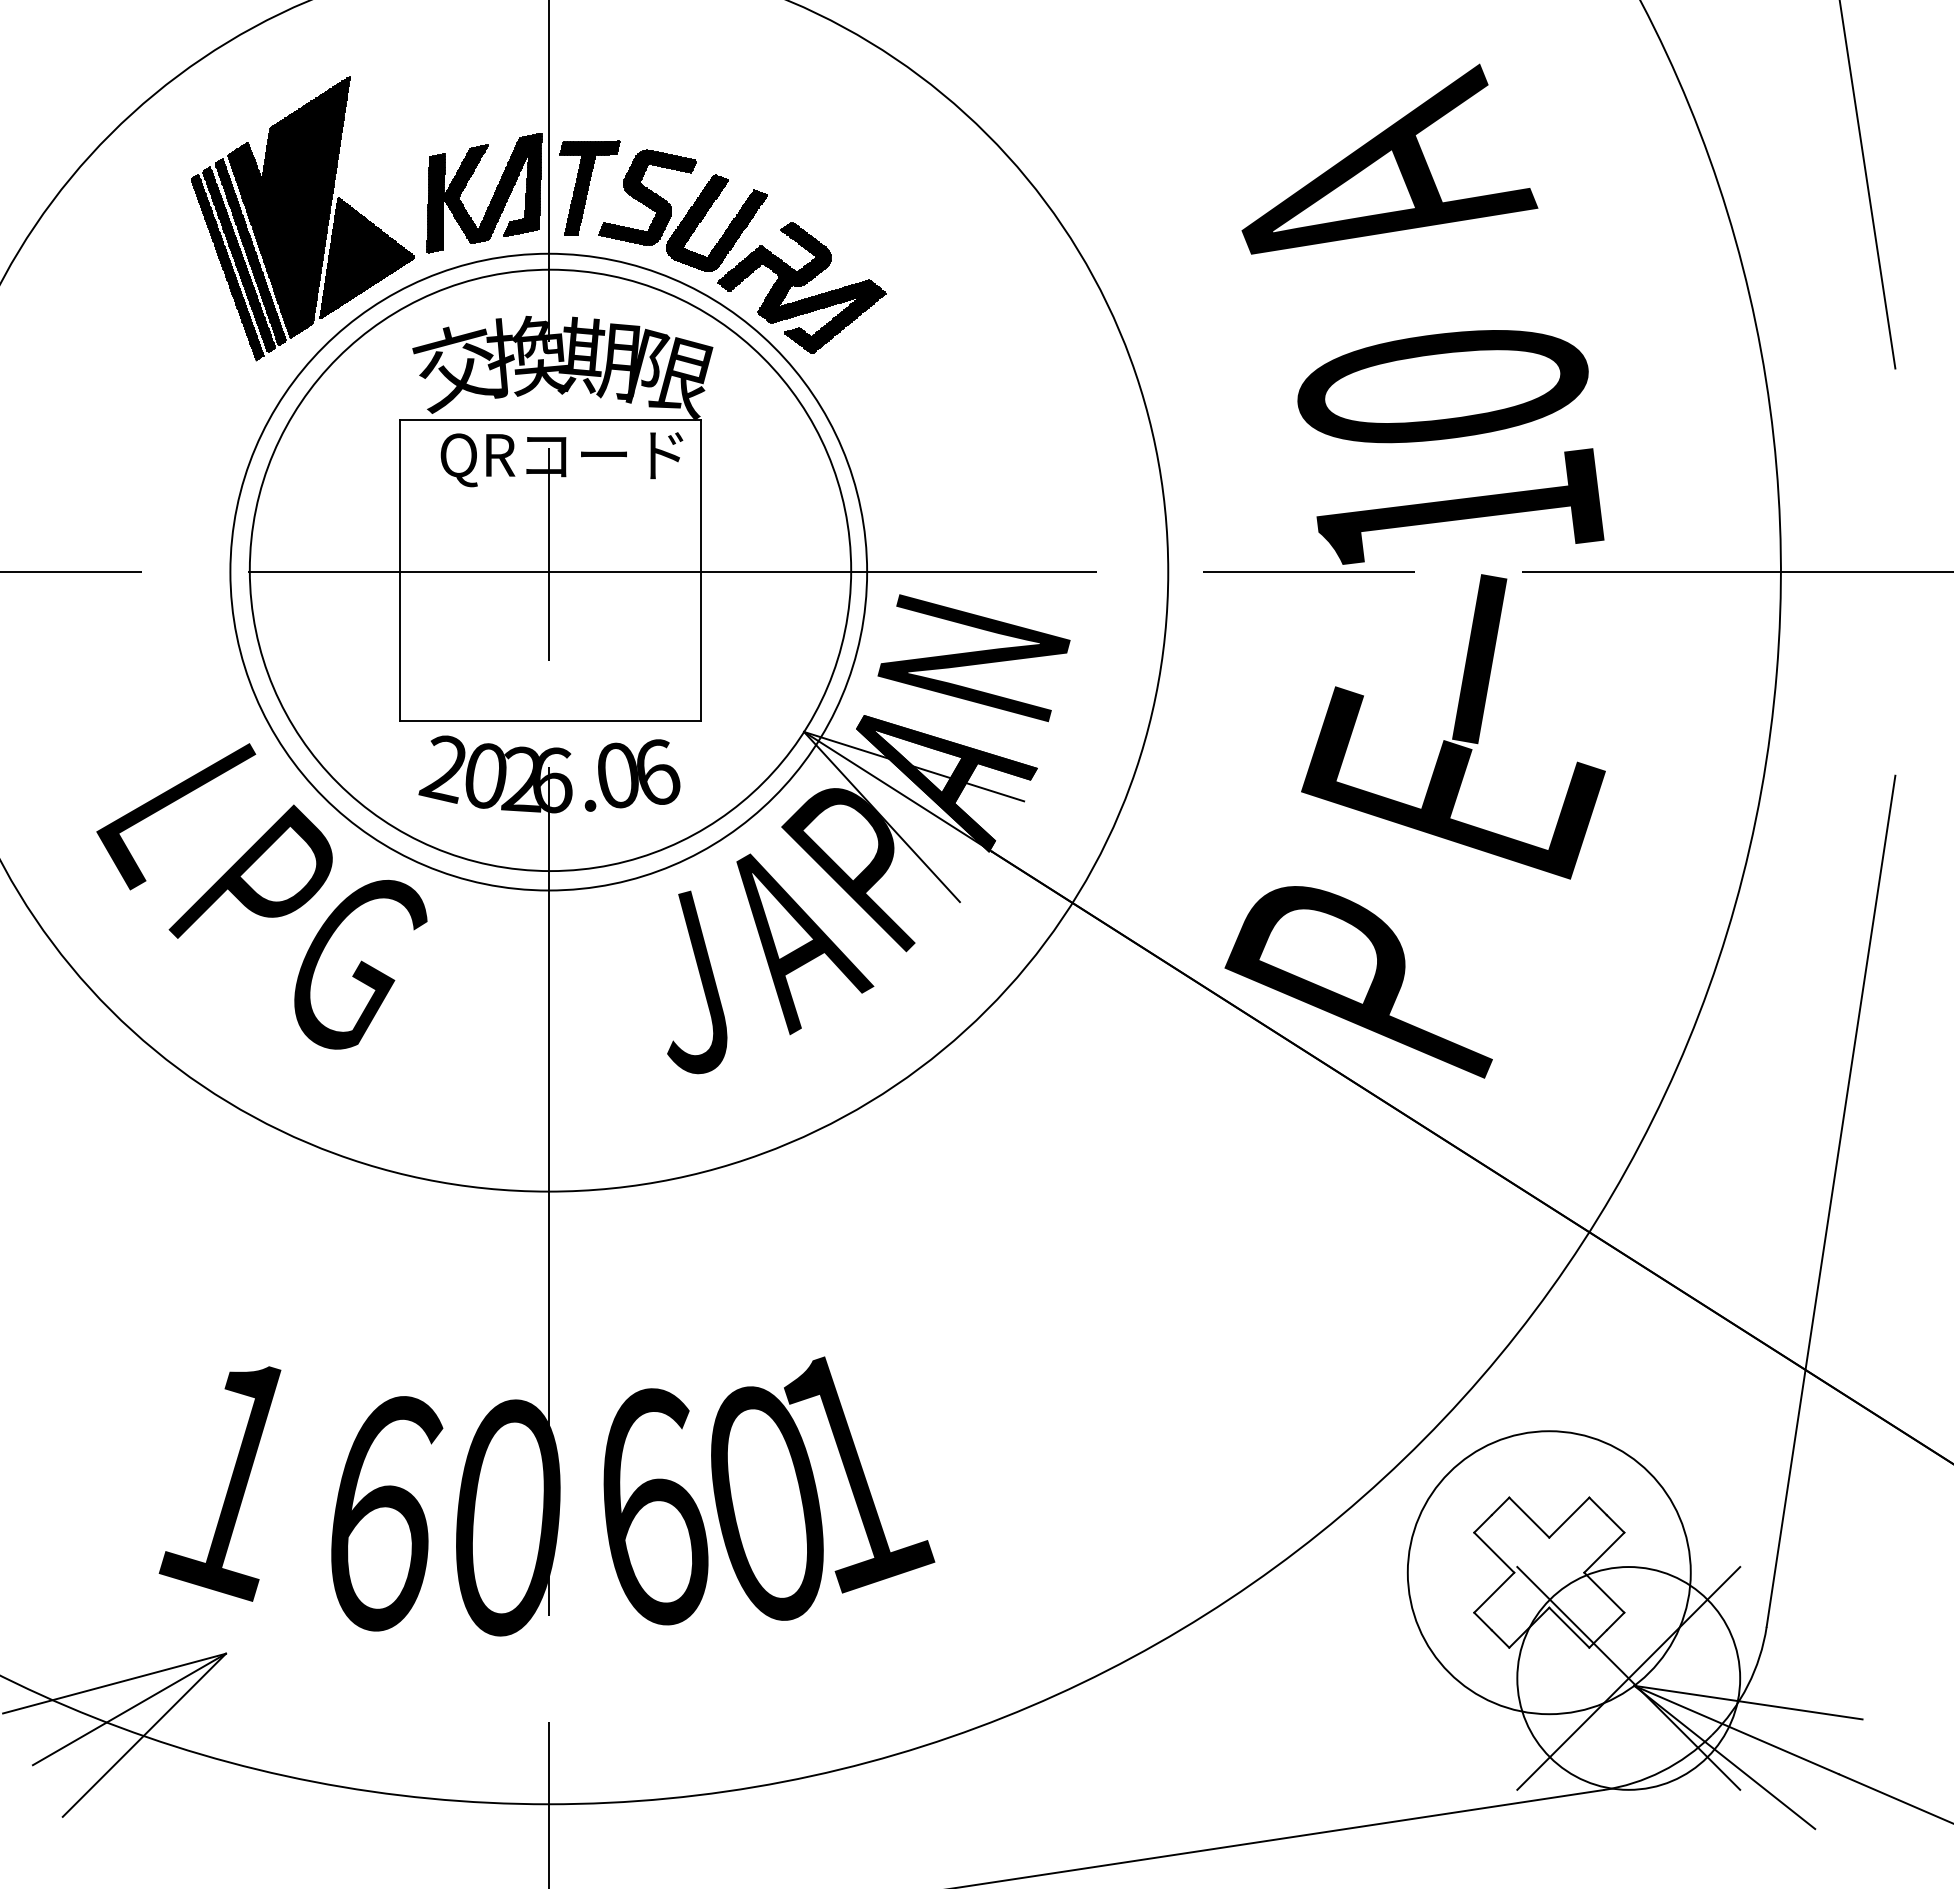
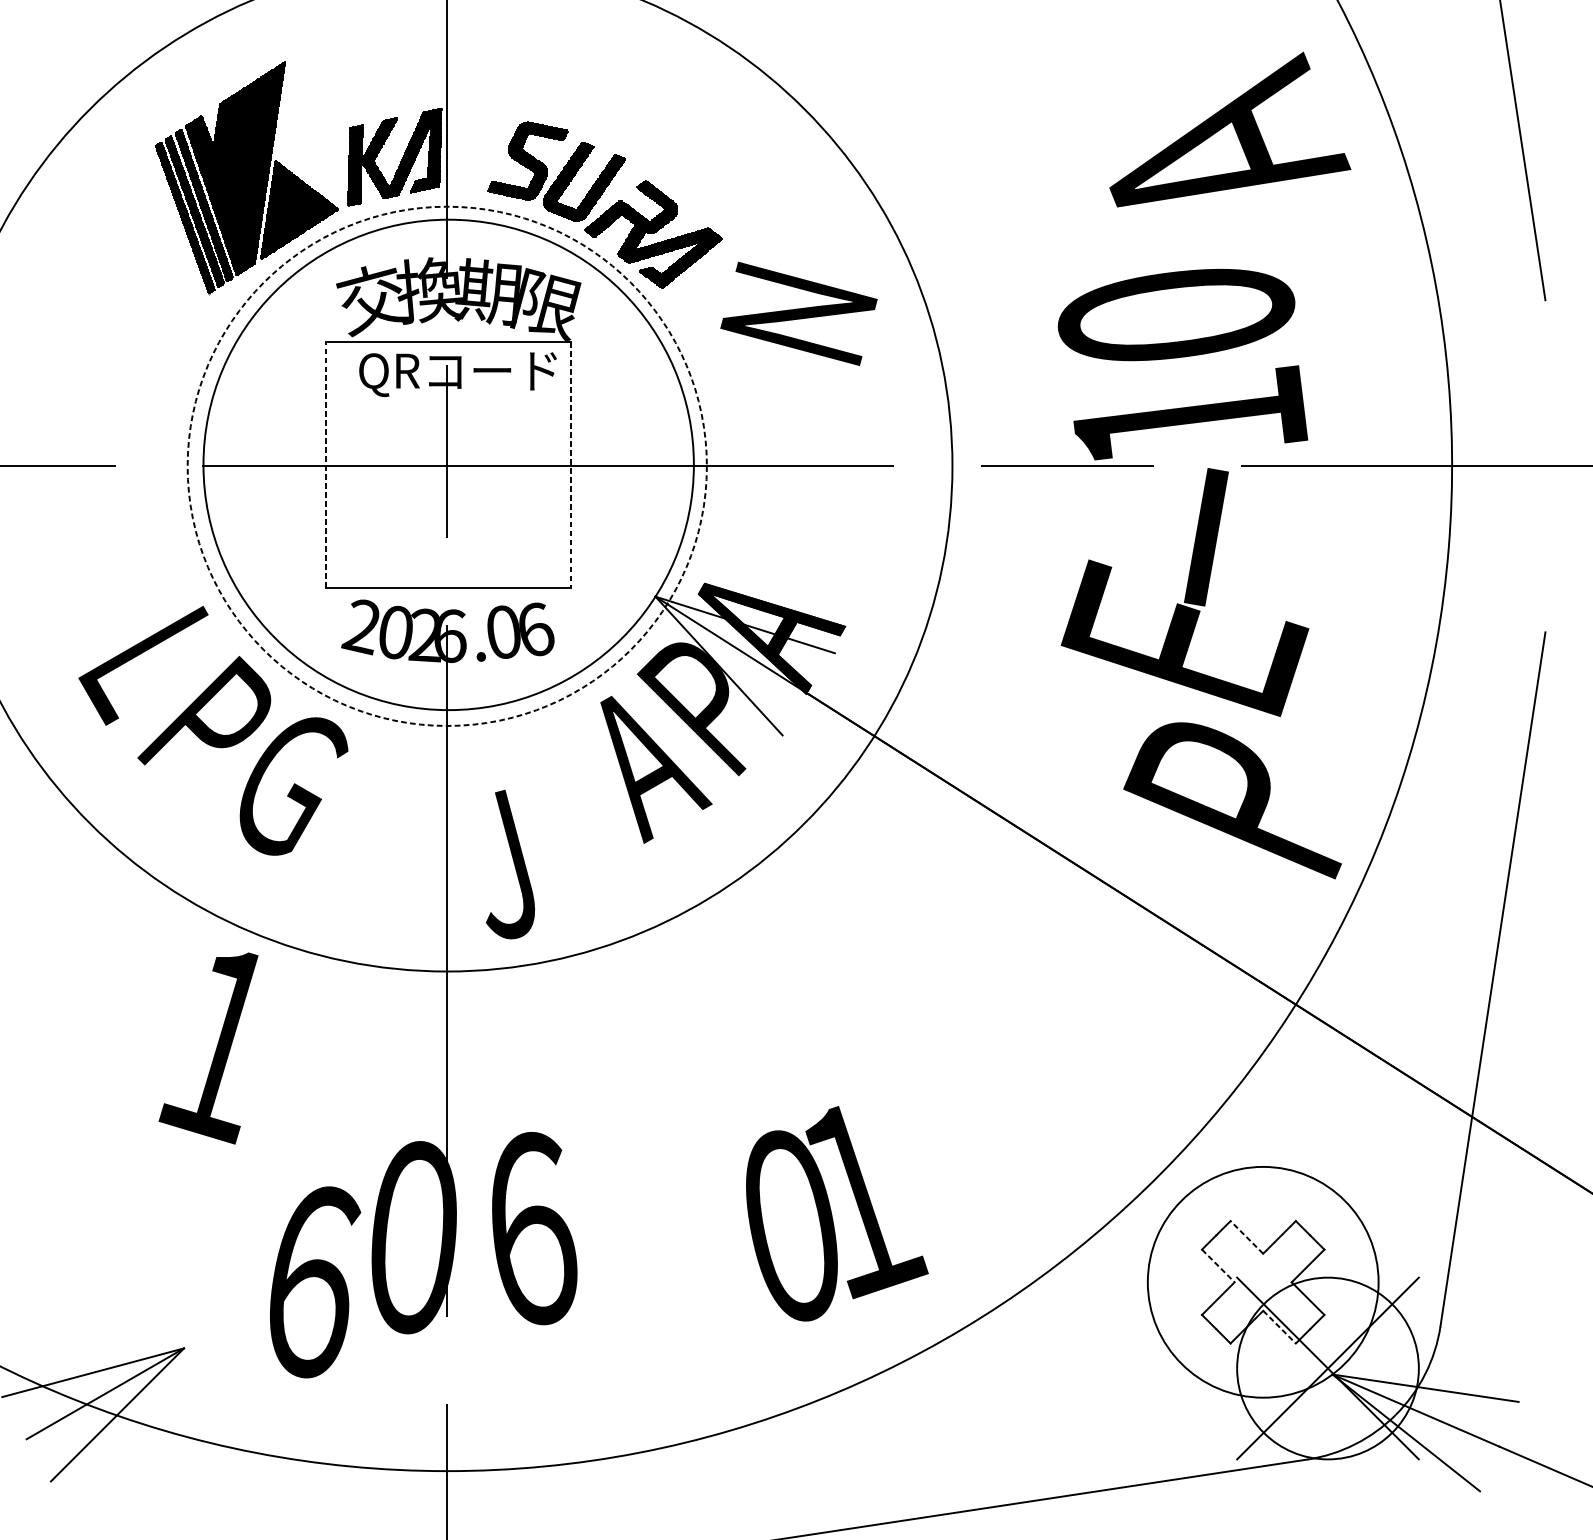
text: (1389, 158) -> (1229, 129), moved
part: (589, 187) -> (480, 152), removed
line: (400, 569) -> (326, 464), solid -> dashed
line: (700, 570) -> (571, 465), solid -> dashed
circle: (548, 571) -> (447, 465), solid -> dashed
text: (973, 658) -> (798, 314), moved
text: (697, 982) -> (510, 864), moved
text: (1358, 982) -> (1232, 800), moved
text: (219, 1483) -> (208, 1048), moved
text: (823, 1488) -> (837, 1213), moved
text: (387, 1513) -> (315, 1282), moved
line: (1528, 1517) -> (1246, 1237), solid -> dashed
line: (1494, 1553) -> (1218, 1266), solid -> dashed
line: (1569, 1628) -> (1279, 1327), solid -> dashed

